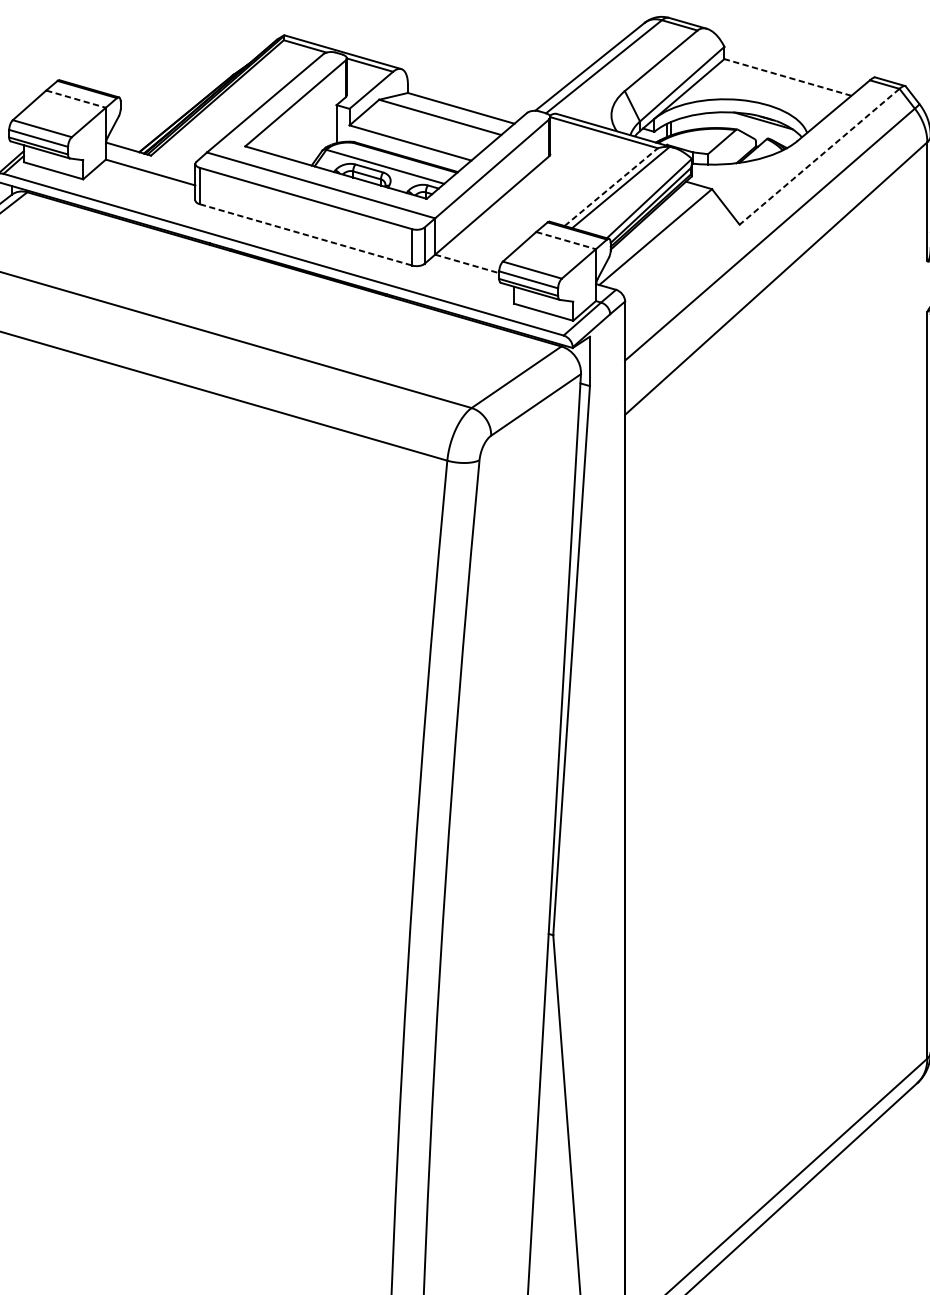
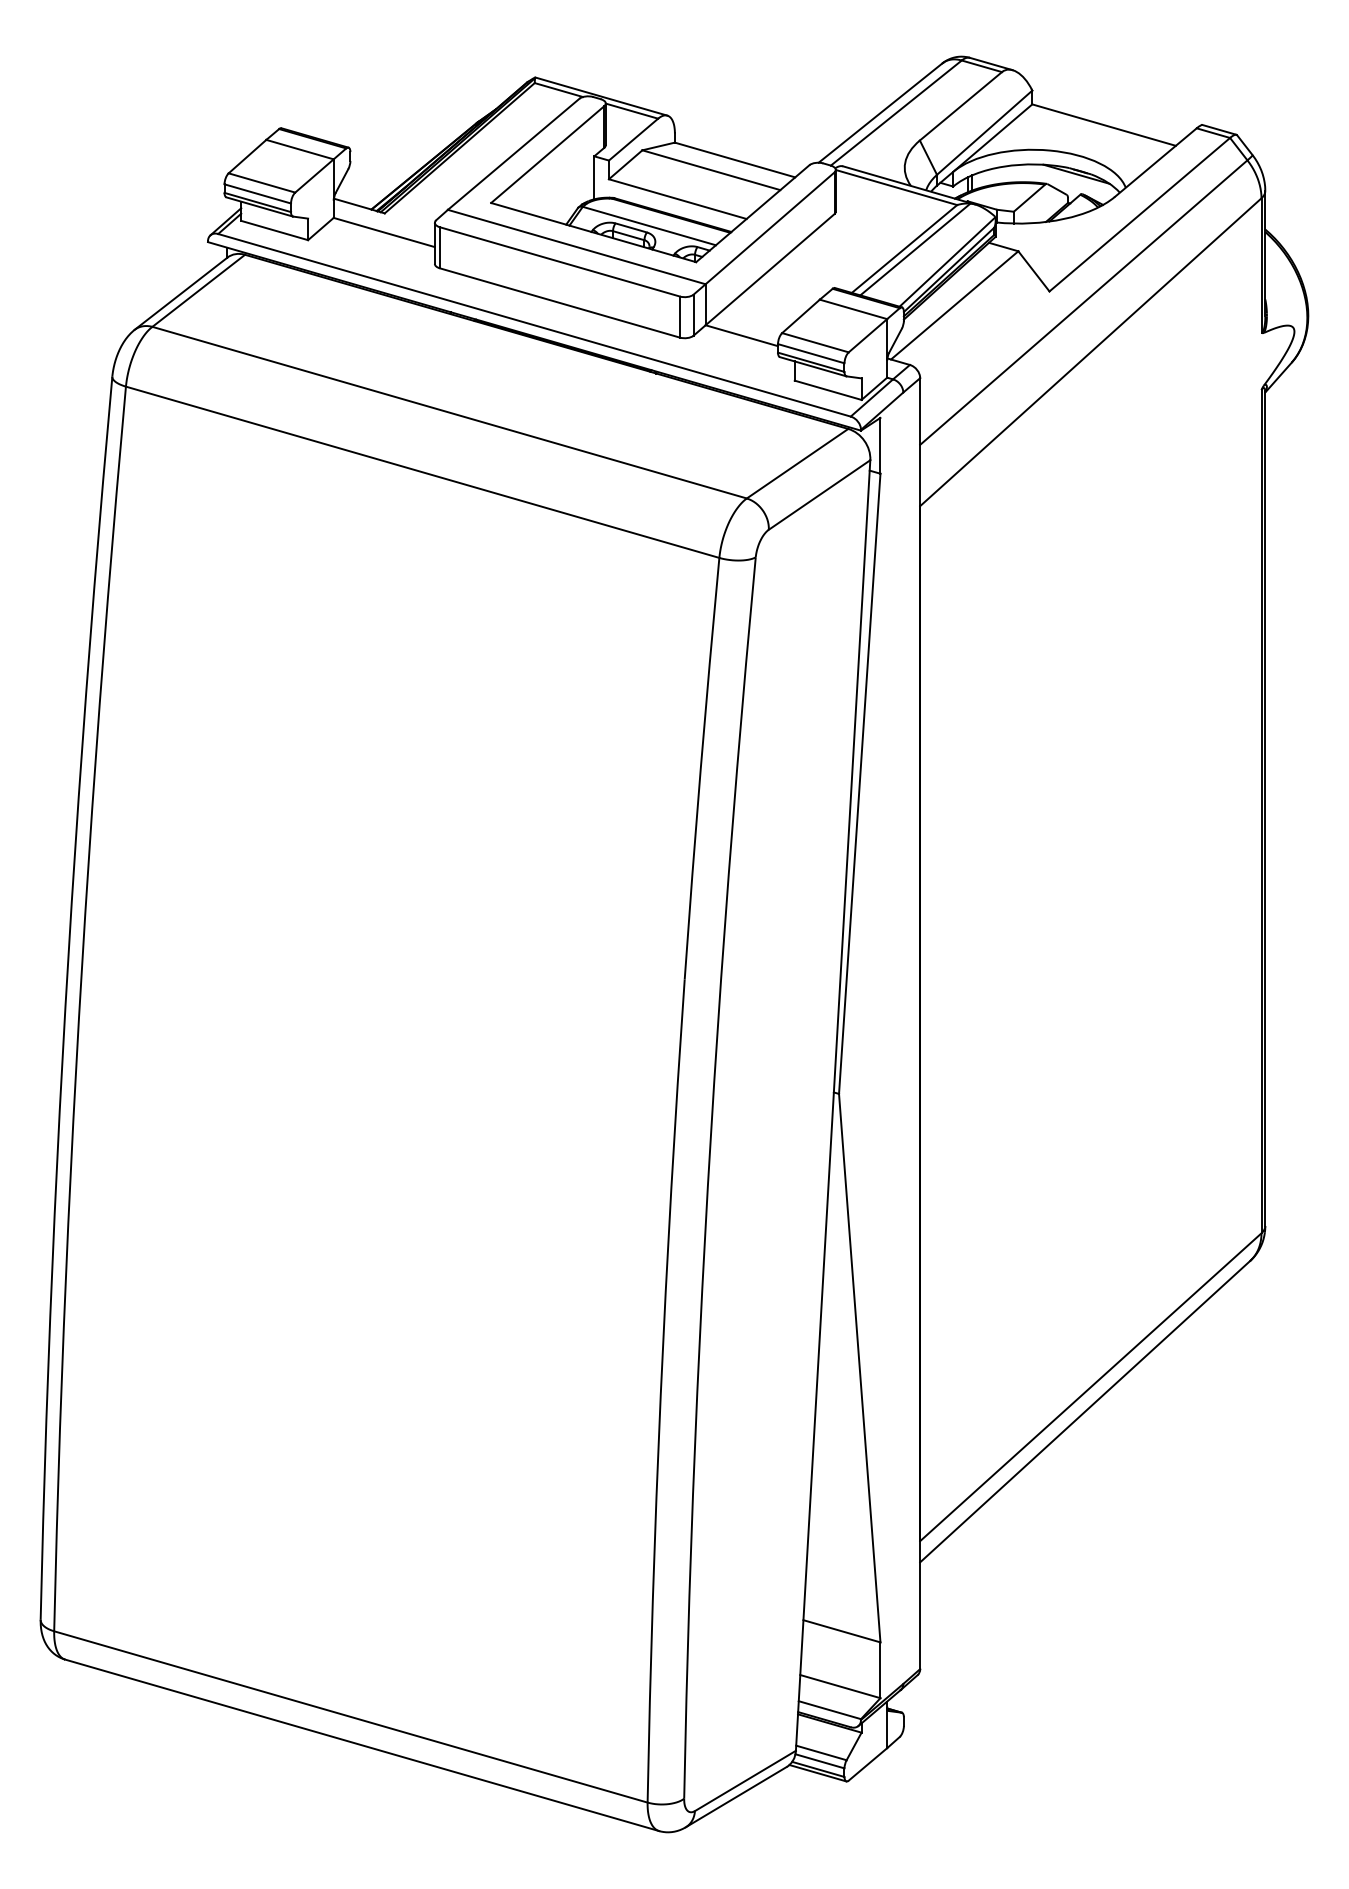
line: (788, 77) -> (1104, 125), dashed -> solid
line: (76, 99) -> (300, 149), dashed -> solid
line: (819, 156) -> (1139, 214), dashed -> solid
line: (611, 187) -> (904, 249), dashed -> solid
line: (305, 234) -> (559, 302), dashed -> solid
line: (566, 240) -> (853, 309), dashed -> solid
line: (466, 263) -> (741, 335), dashed -> solid

